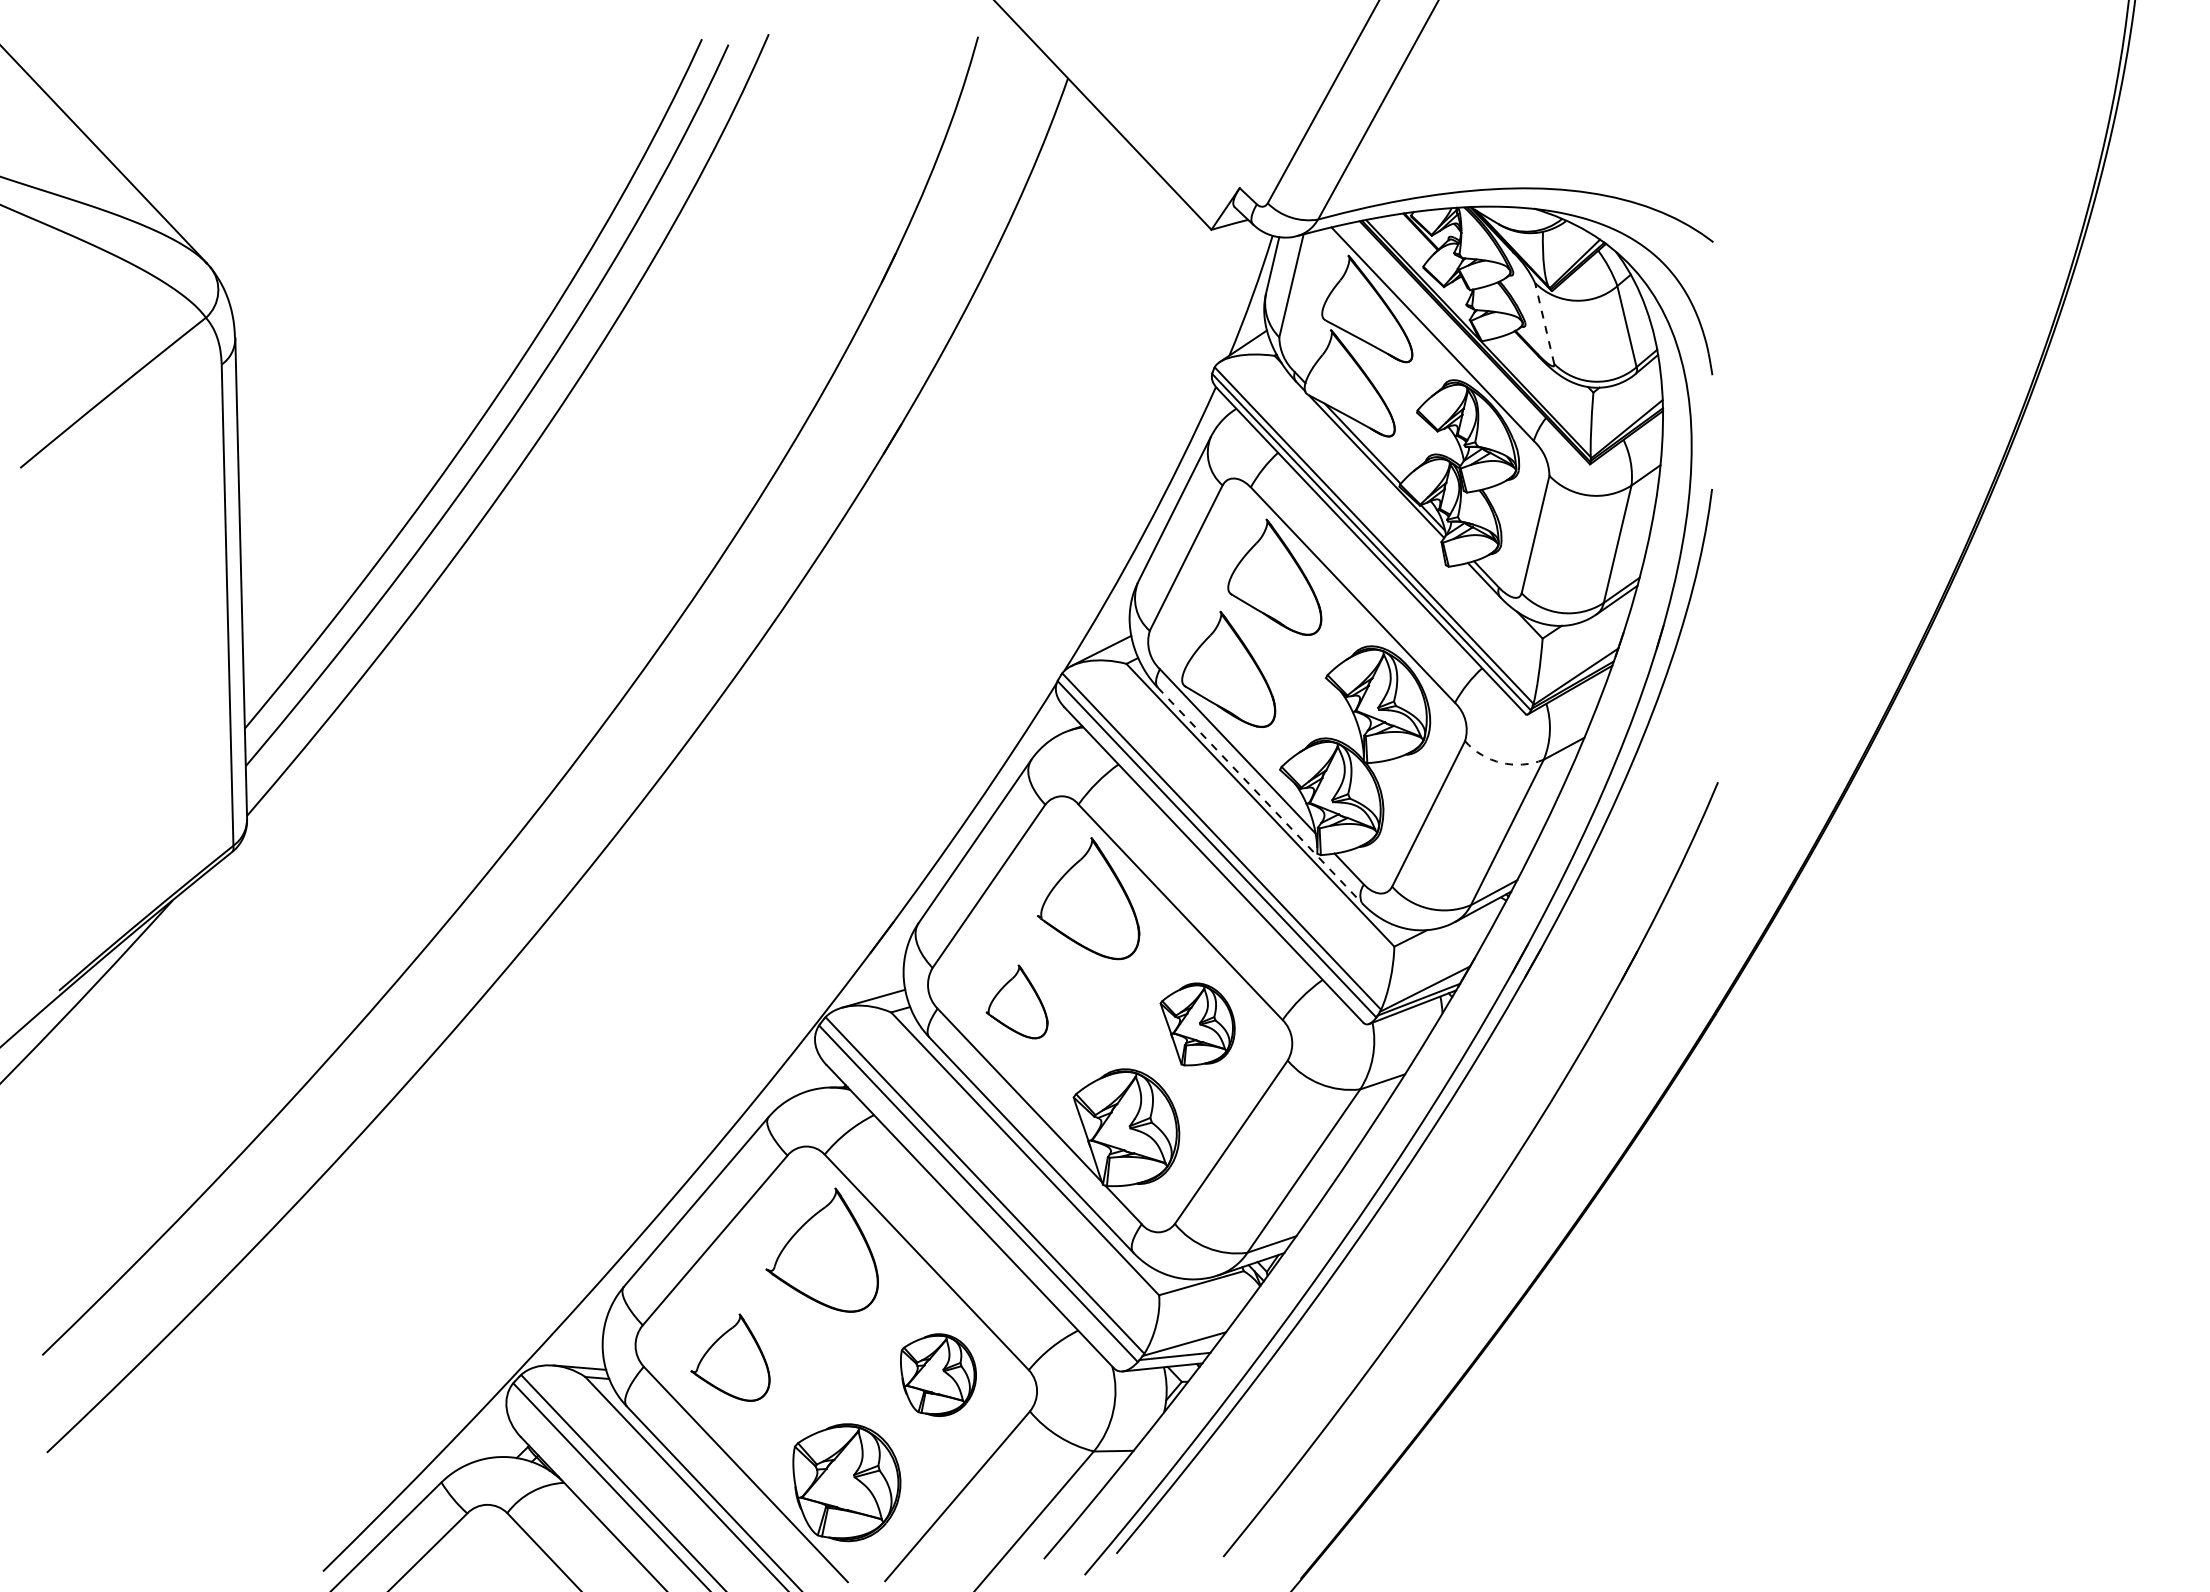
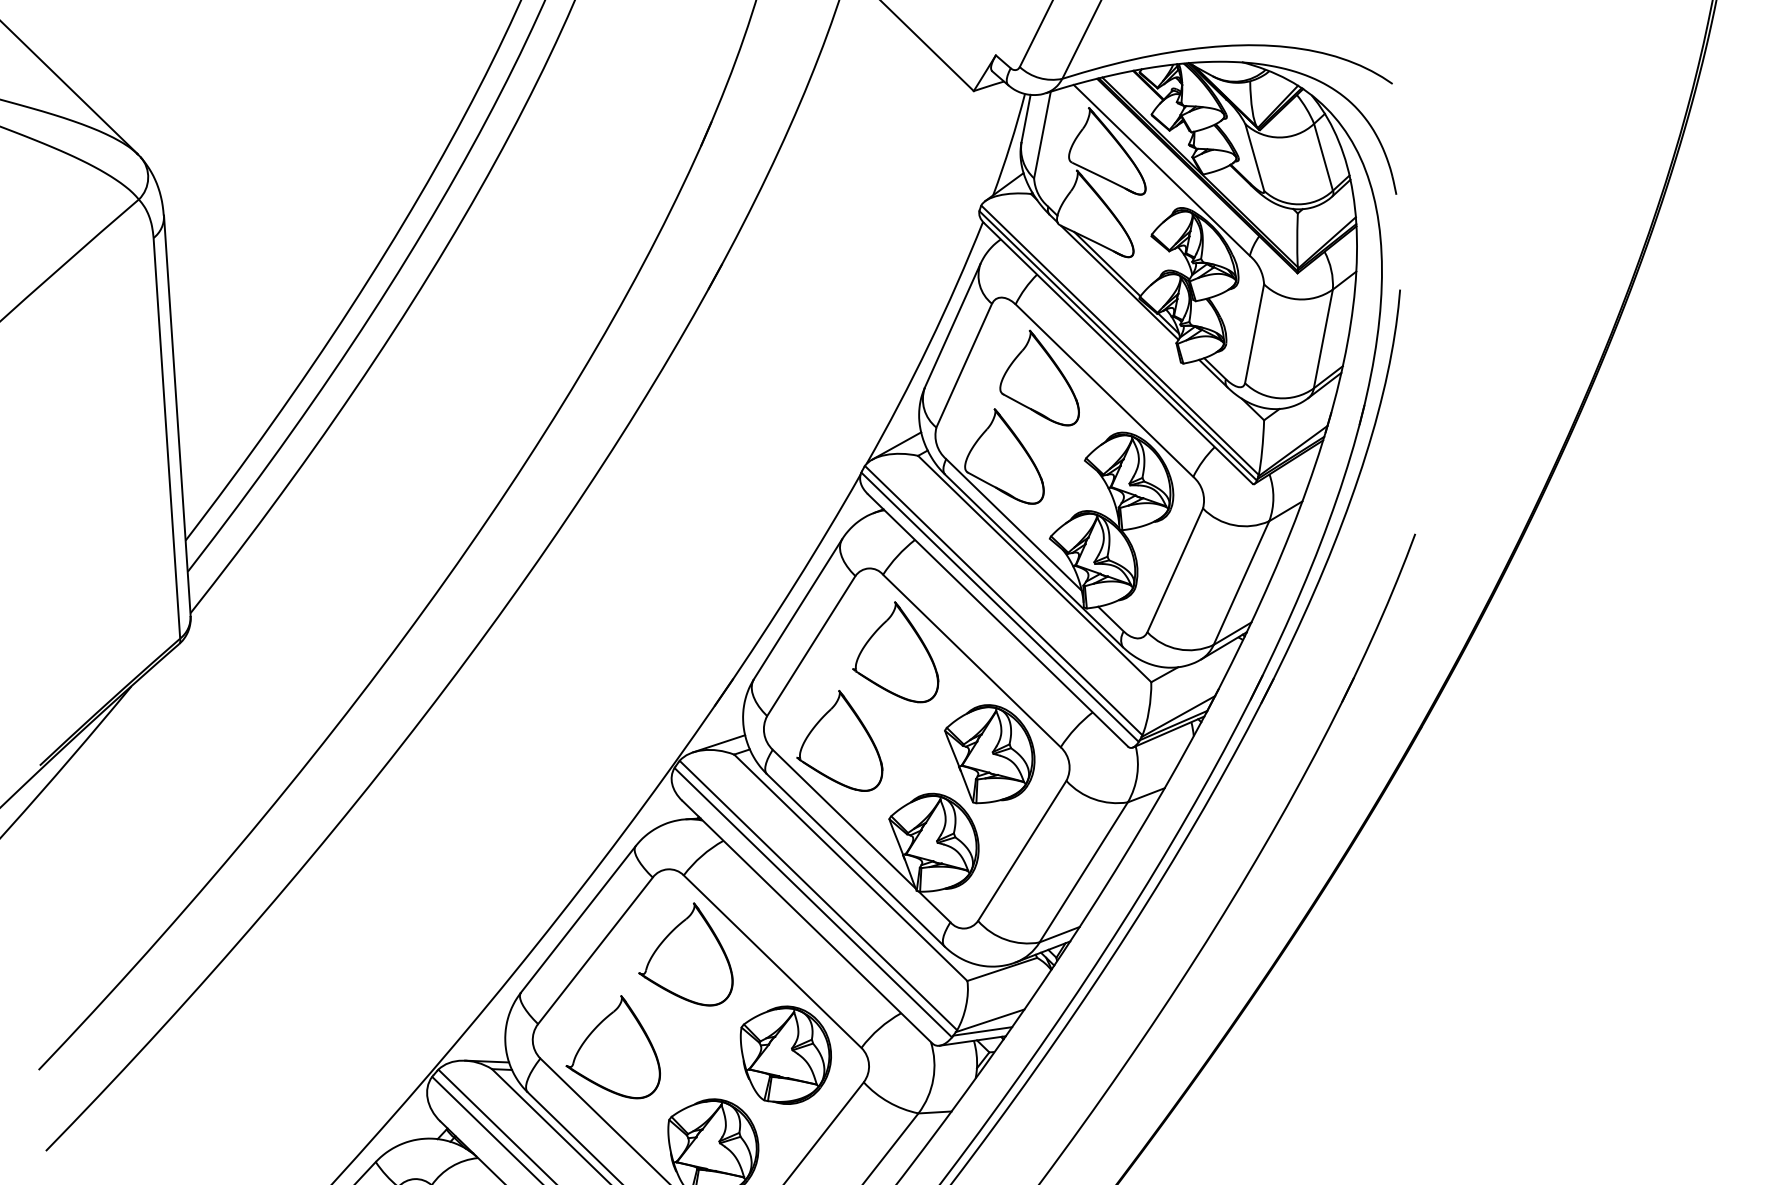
line: (1544, 323) -> (1254, 157), dashed -> solid
arc: (1501, 762) -> (1234, 524), dashed -> solid
line: (1260, 795) -> (1034, 560), dashed -> solid
part: (1016, 1001) -> (838, 741), size x1.67
part: (1197, 1024) -> (989, 753), size x1.43
part: (730, 1357) -> (612, 1047), size x1.43
part: (938, 1374) -> (786, 1054), size x1.43

